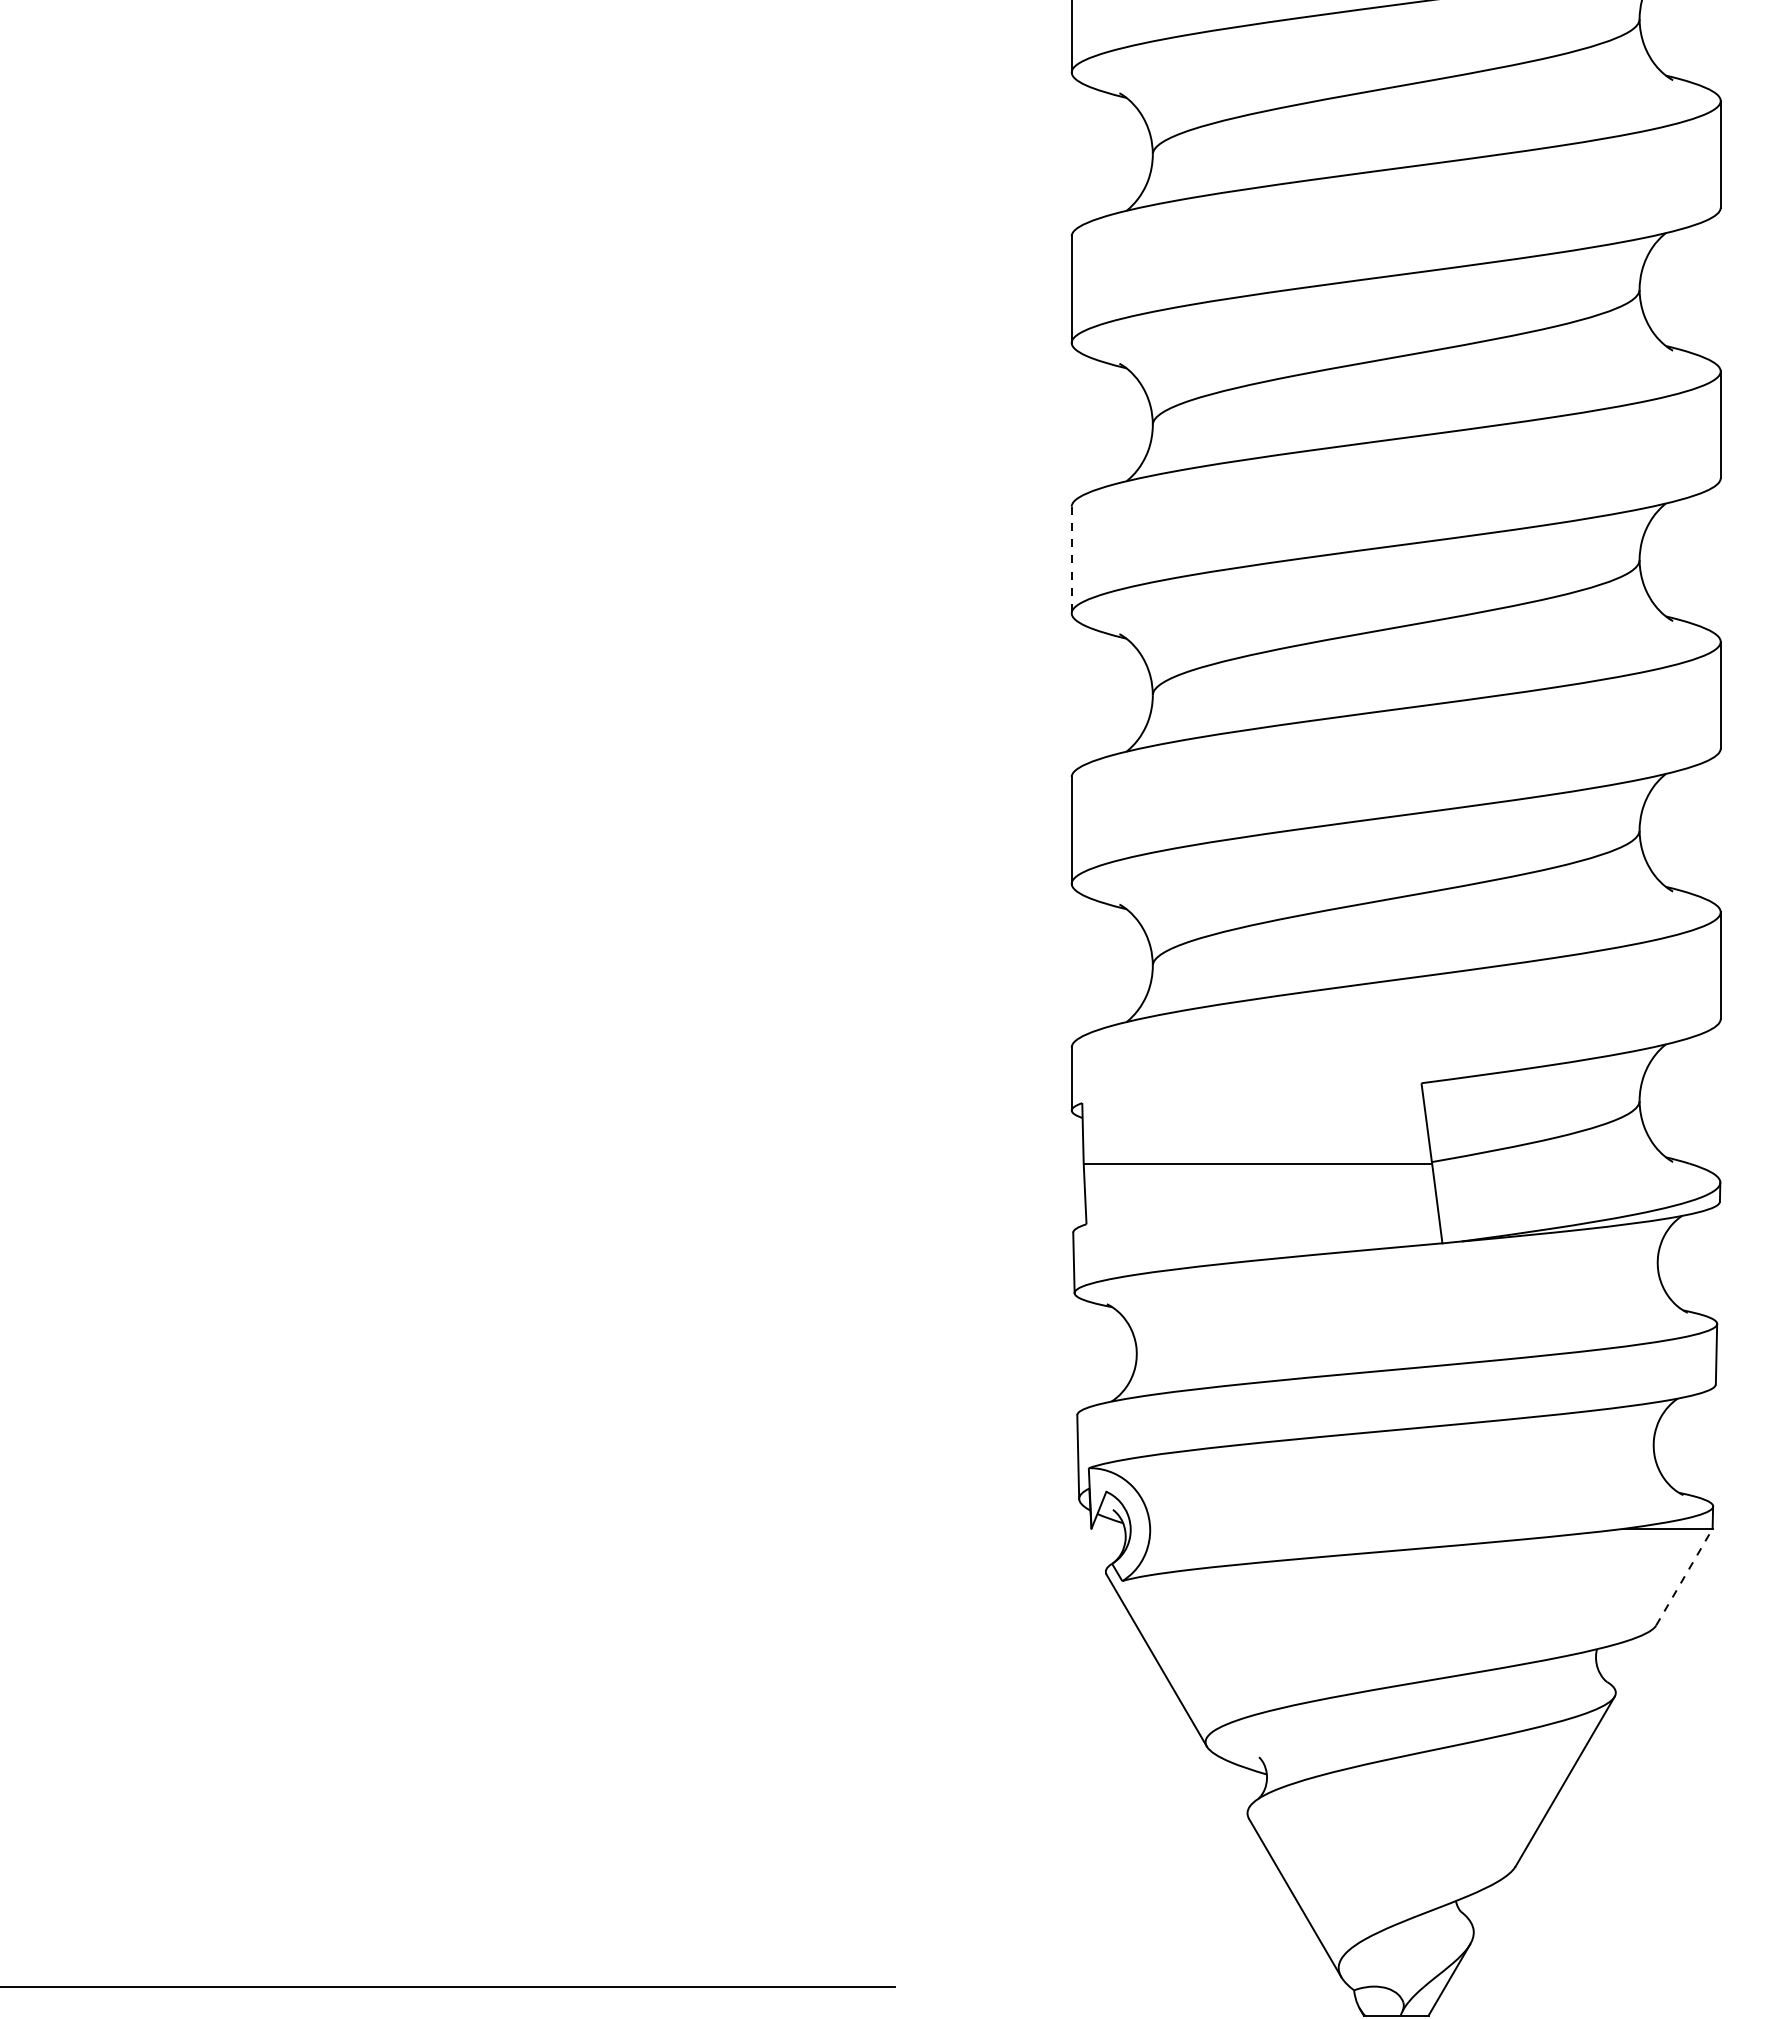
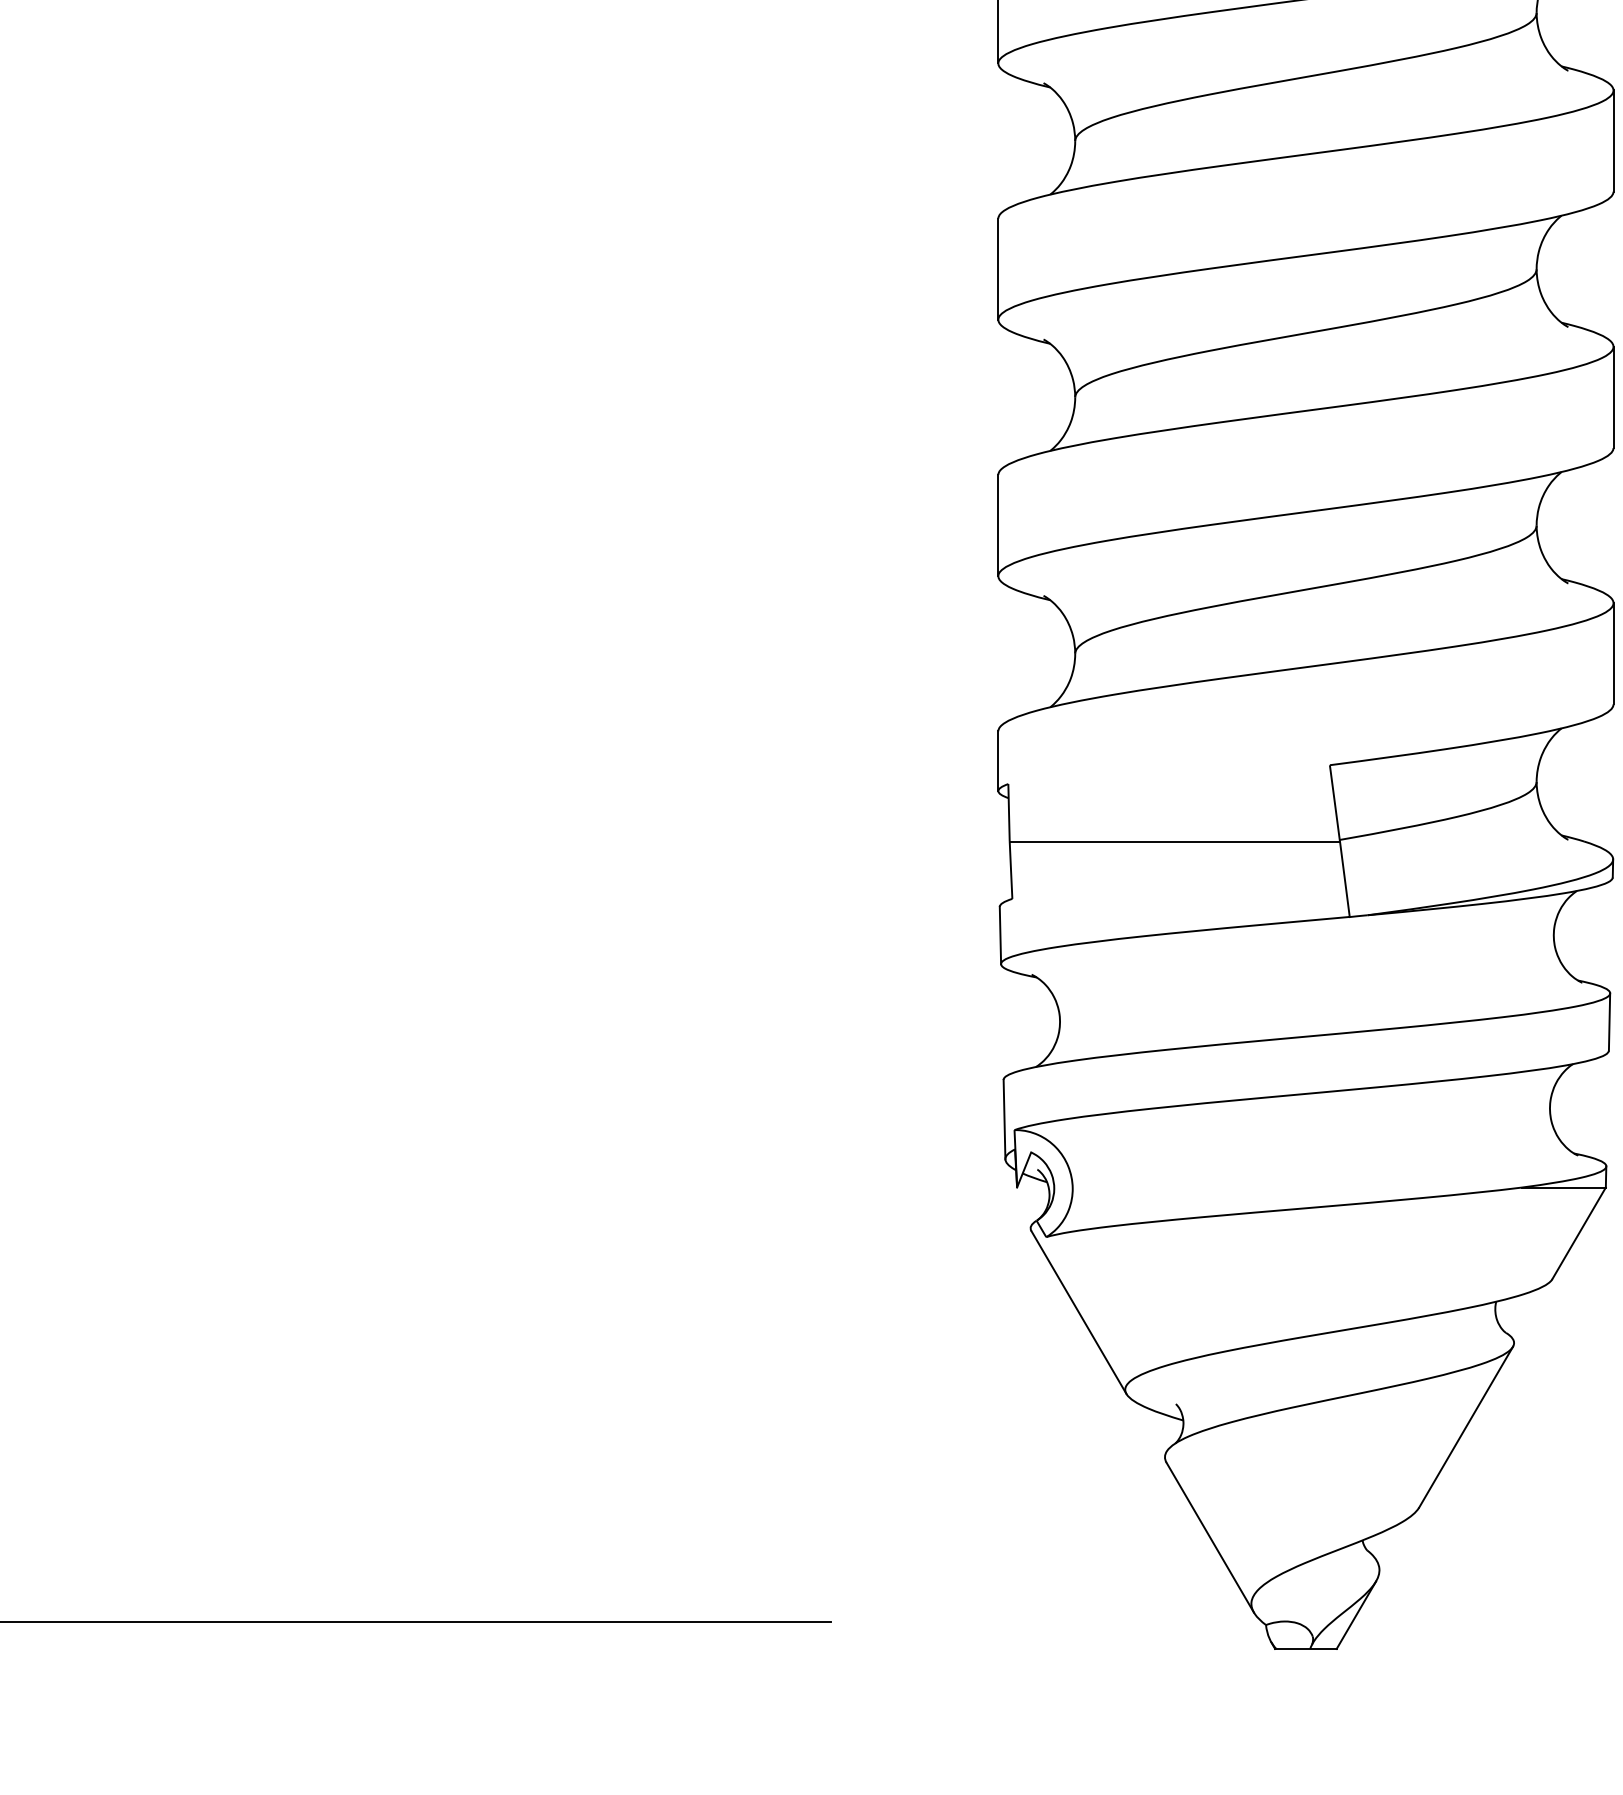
line: (1071, 560) -> (998, 269), dashed -> solid
line: (1684, 1577) -> (1579, 1233), dashed -> solid

